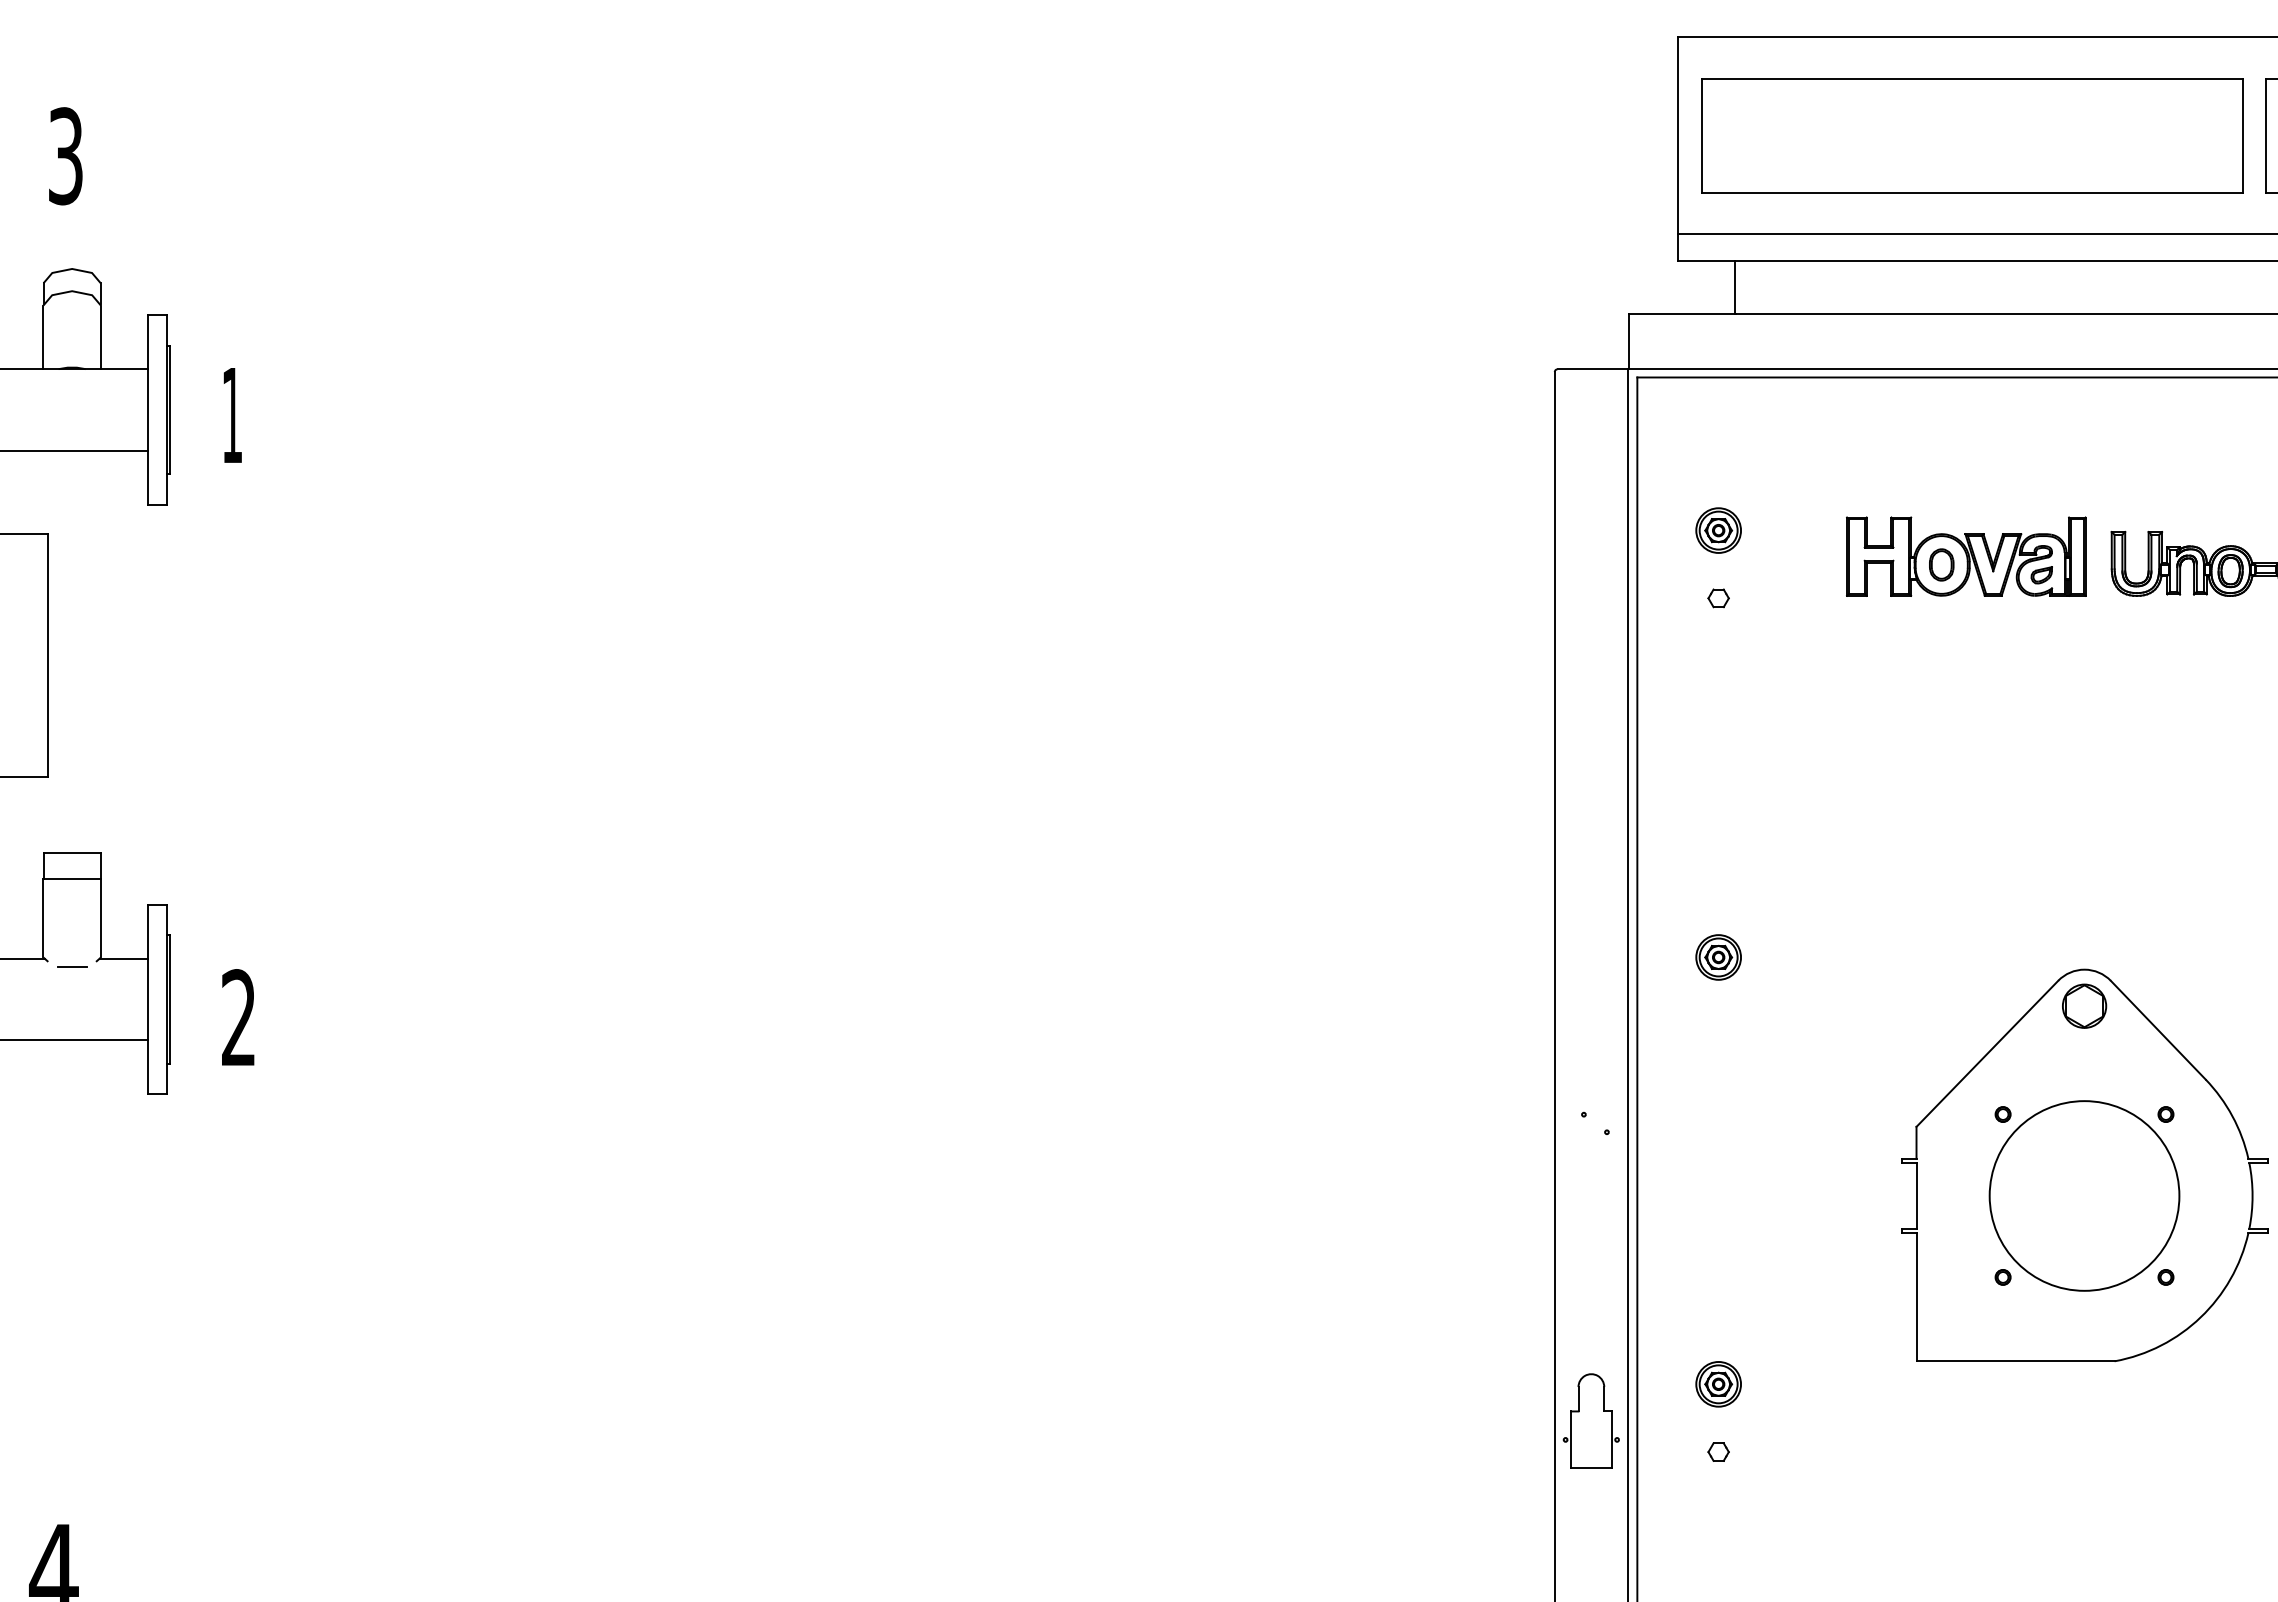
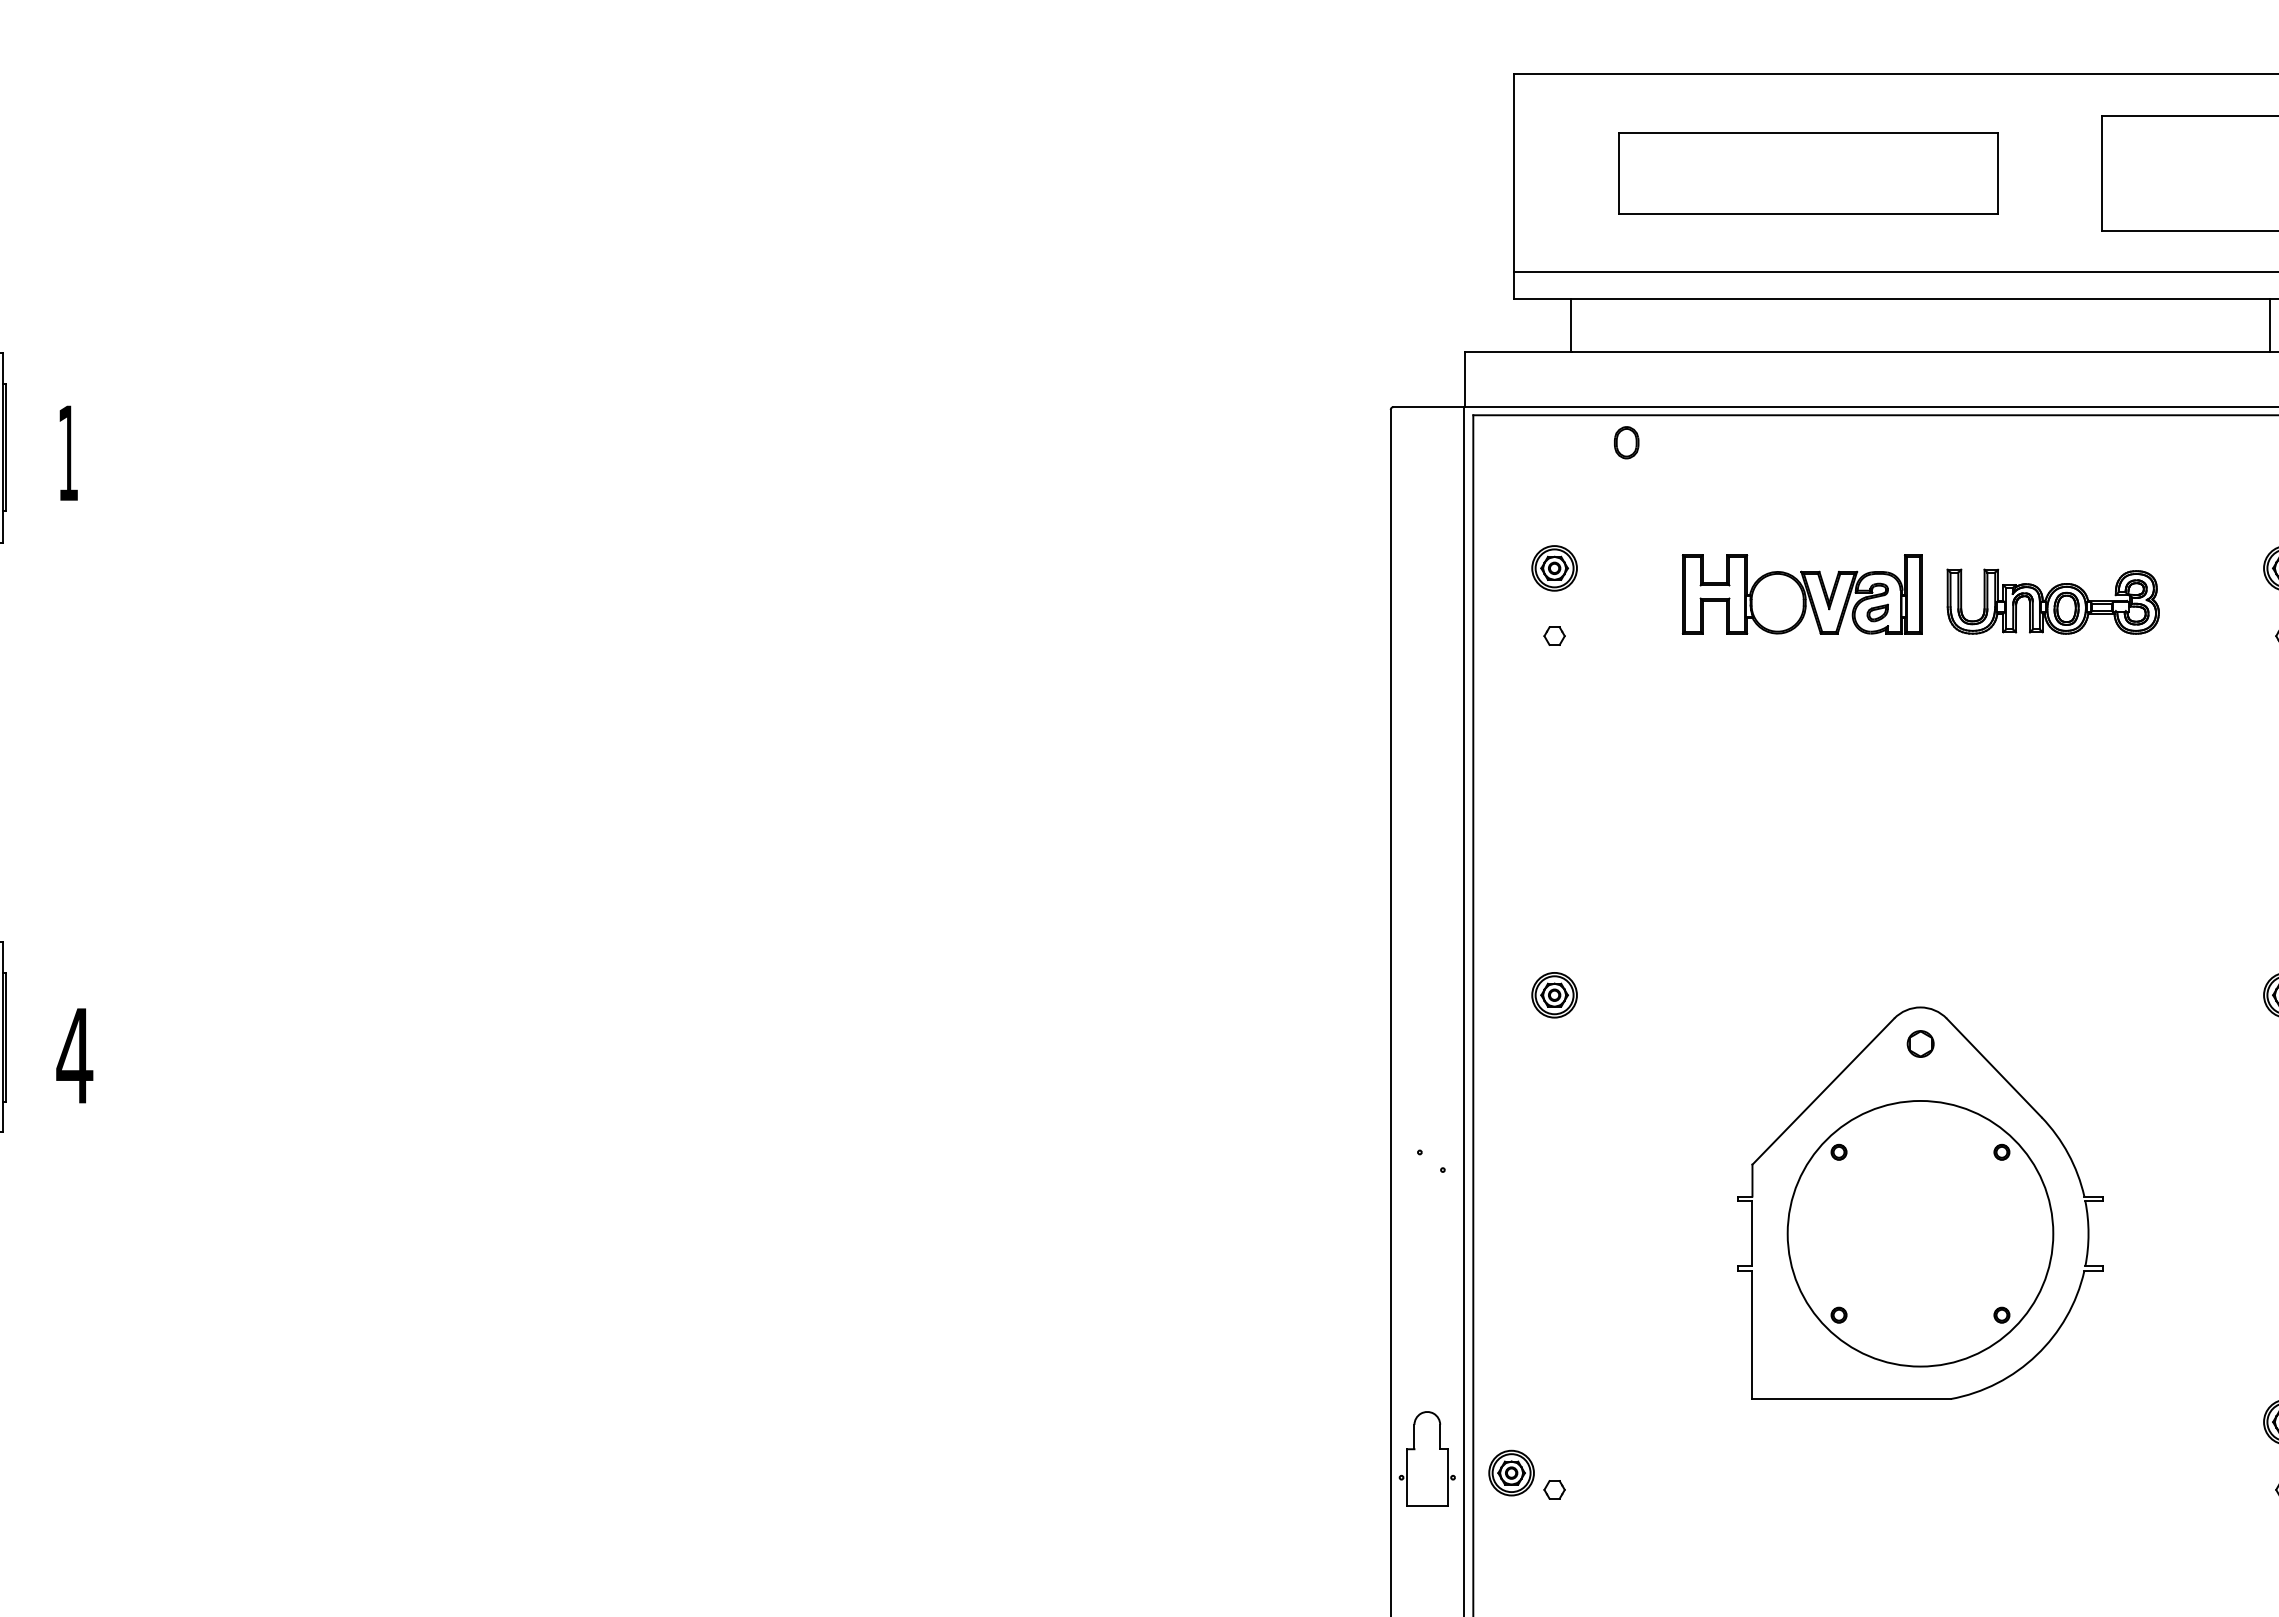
part: (1972, 135) -> (1808, 173), size x0.7
part: (1941, 564) -> (1626, 442), moved
part: (2084, 1005) -> (1920, 1043), size x0.6
text: (238, 1016) -> (74, 1054), 2 -> 4
circle: (2084, 1195) -> (1920, 1233), size x1.4
part: (1718, 1383) -> (1511, 1472), moved

